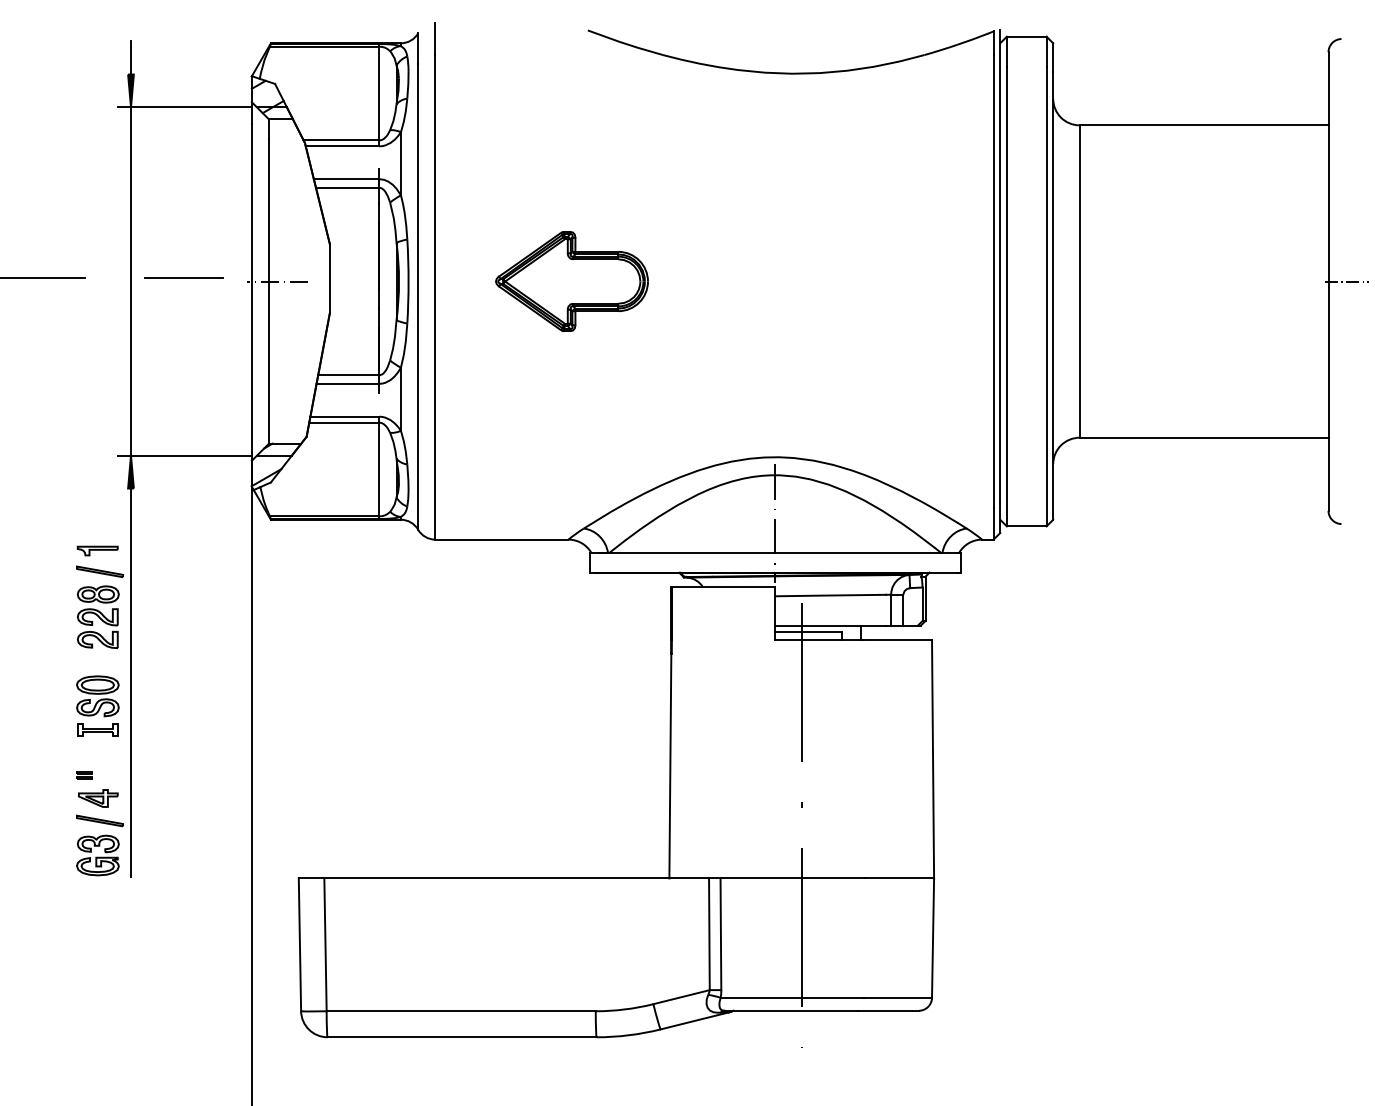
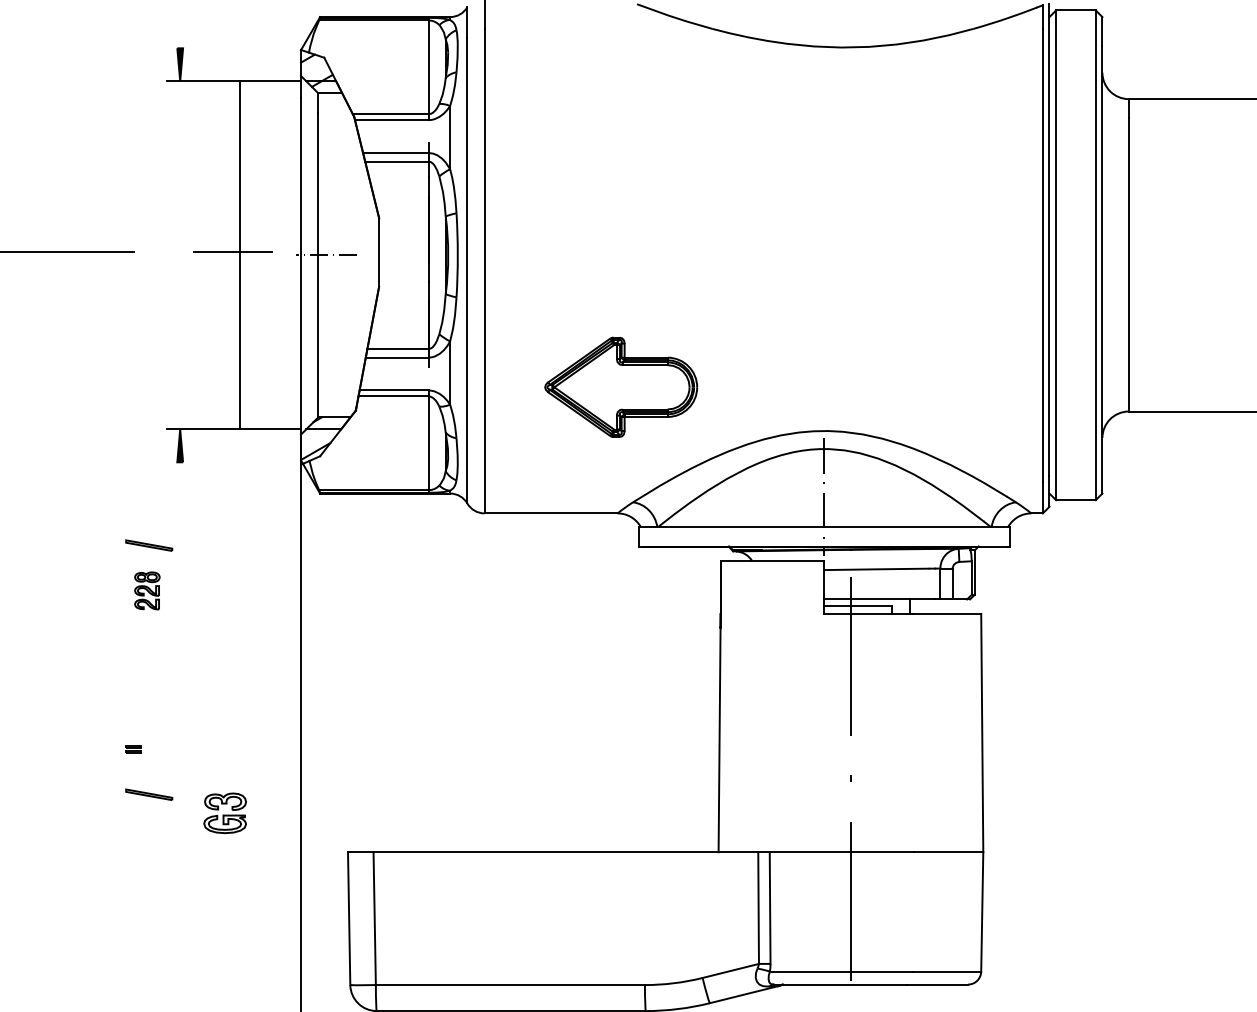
line: (131, 57) -> (180, 31), removed
line: (131, 281) -> (240, 255), moved
part: (571, 281) -> (620, 387), moved
part: (97, 550) -> (146, 524), removed
part: (97, 616) -> (146, 590), size x0.6
line: (131, 682) -> (180, 656), removed
part: (97, 705) -> (146, 679), removed
part: (98, 798) -> (147, 772), removed
part: (97, 855) -> (224, 813), moved

